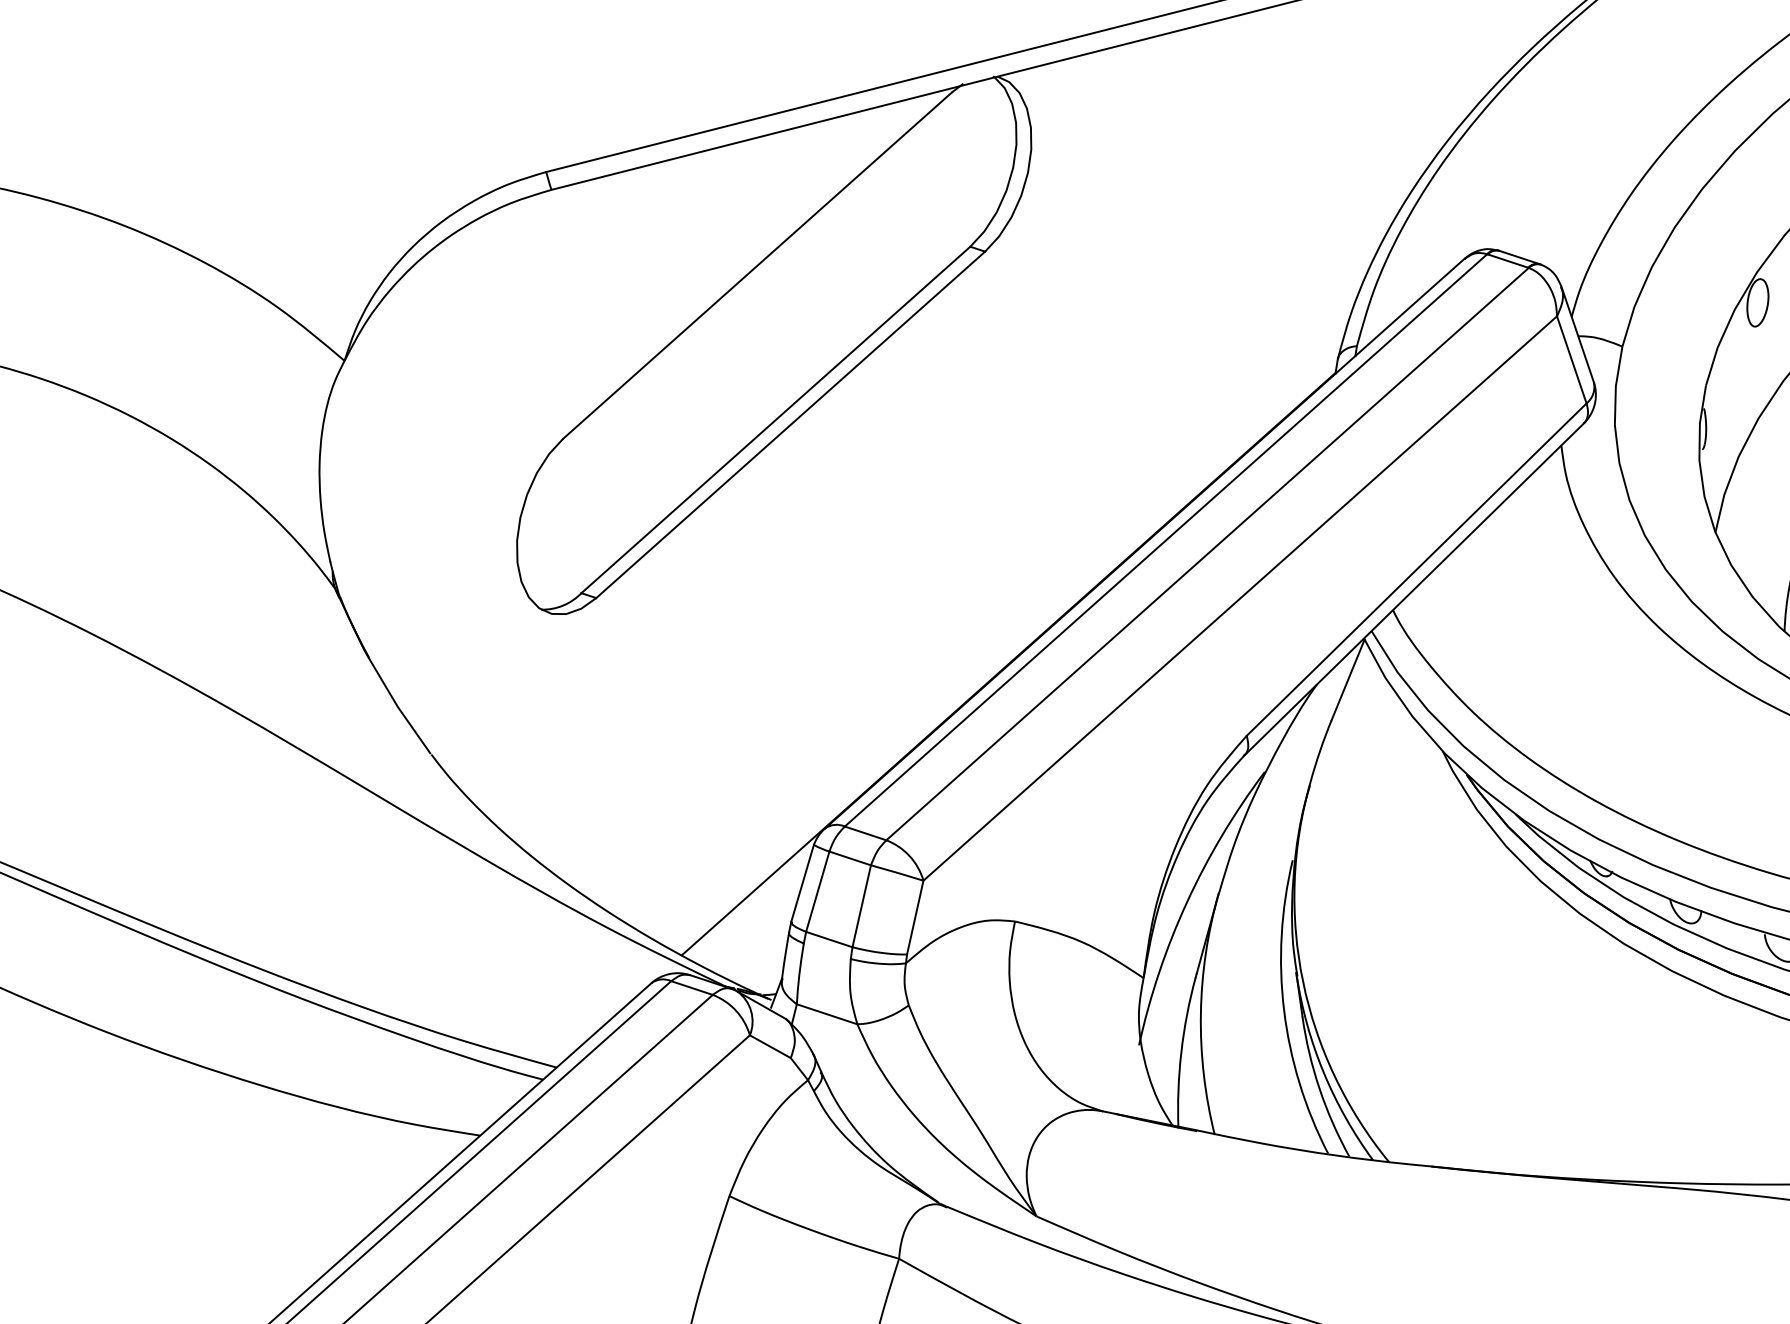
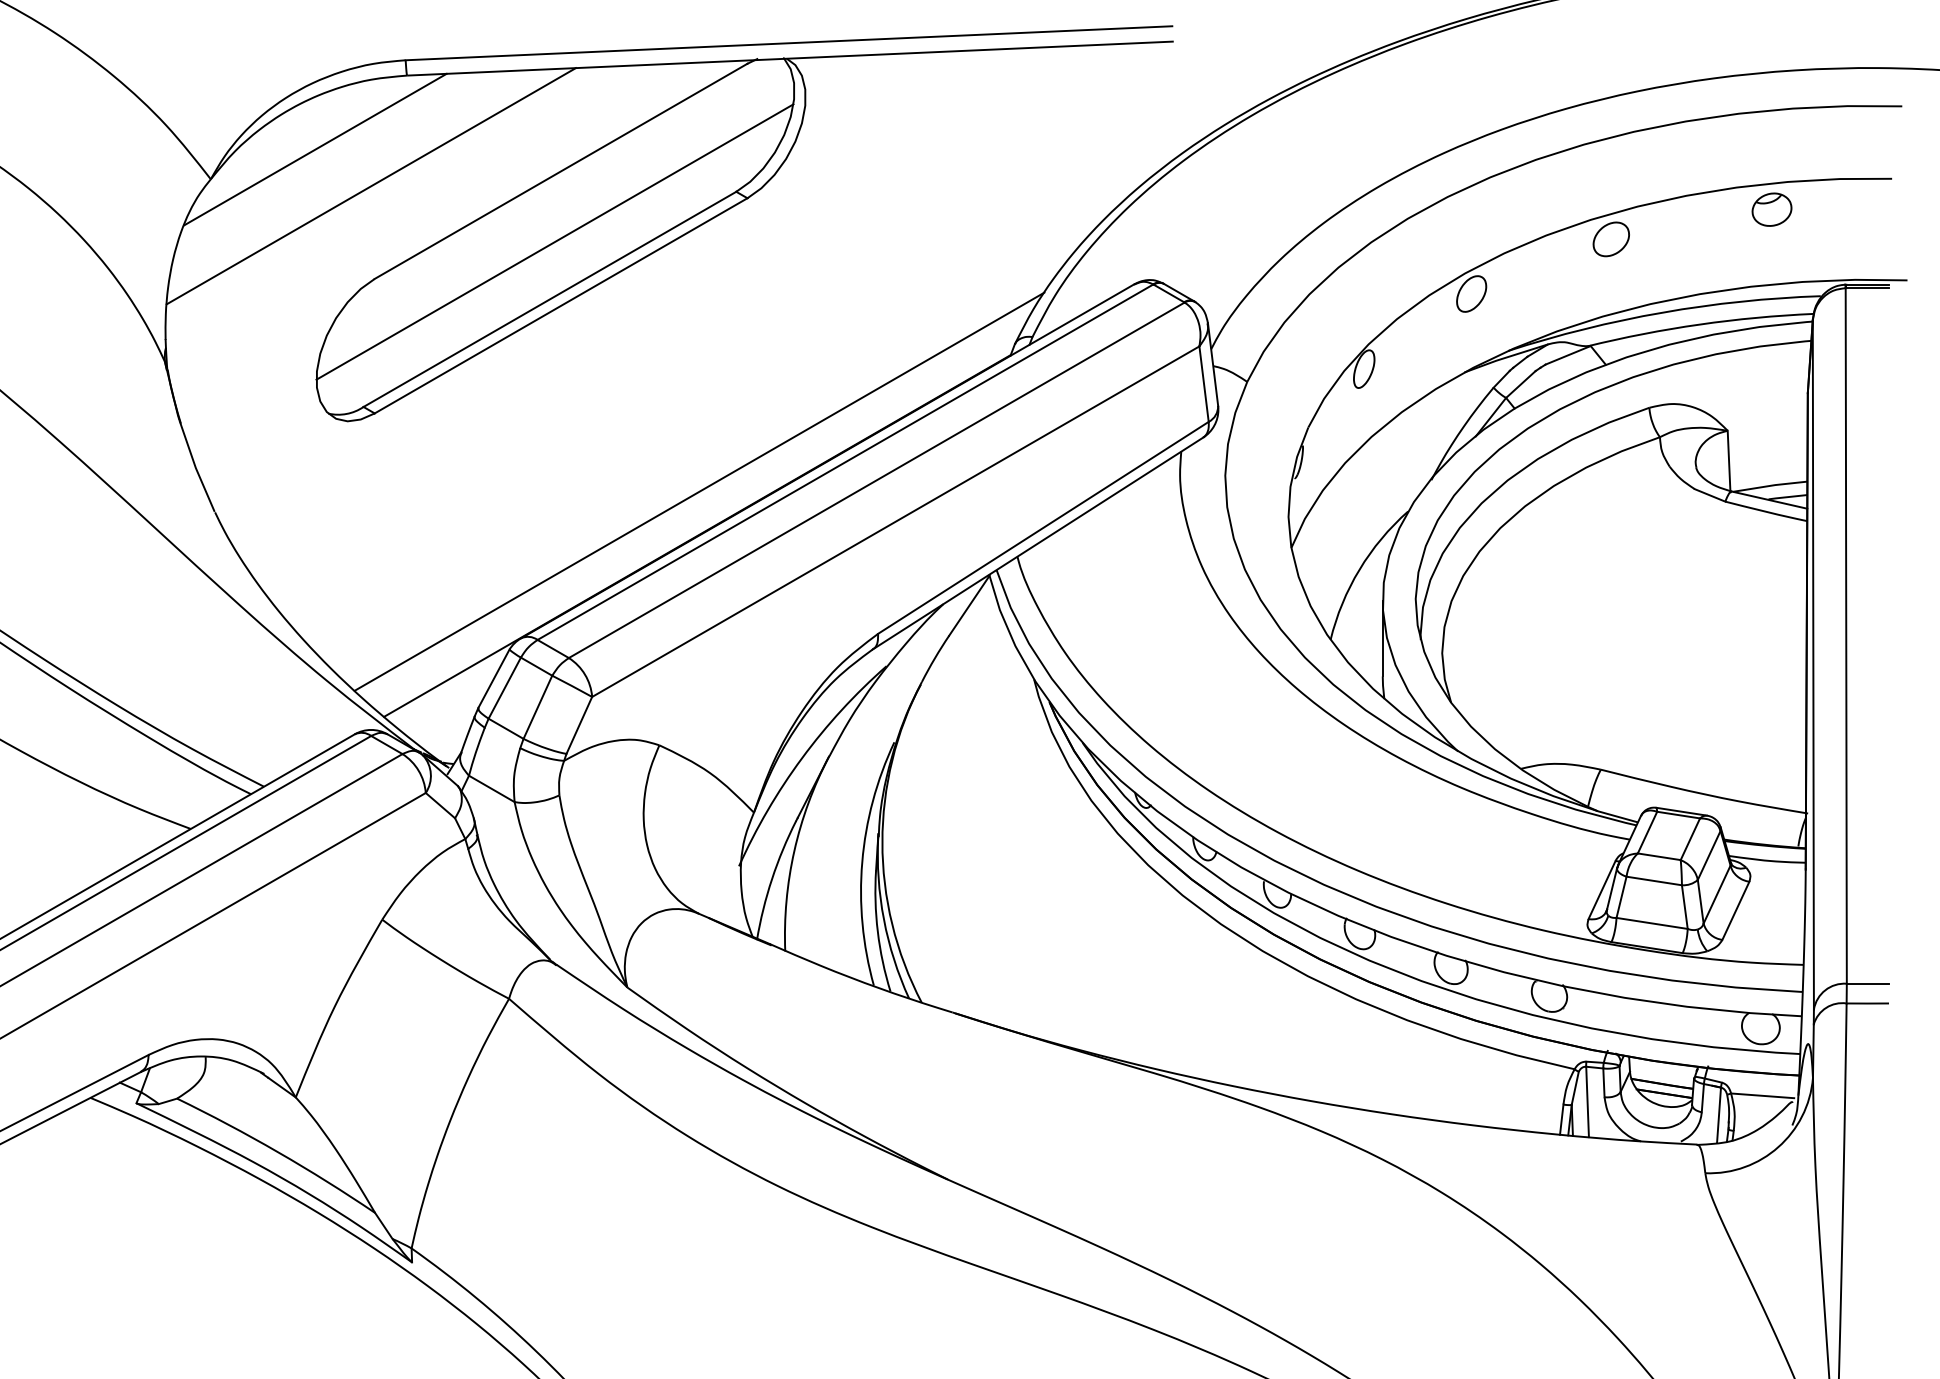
line: (461, 299) -> (315, 149), added
line: (535, 330) -> (370, 186), added
line: (767, 350) -> (554, 241), added
line: (1000, 610) -> (699, 491), added

